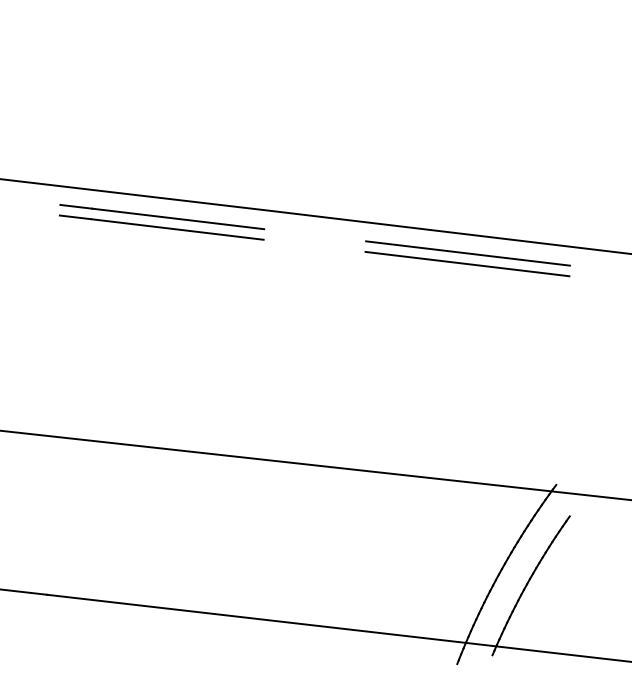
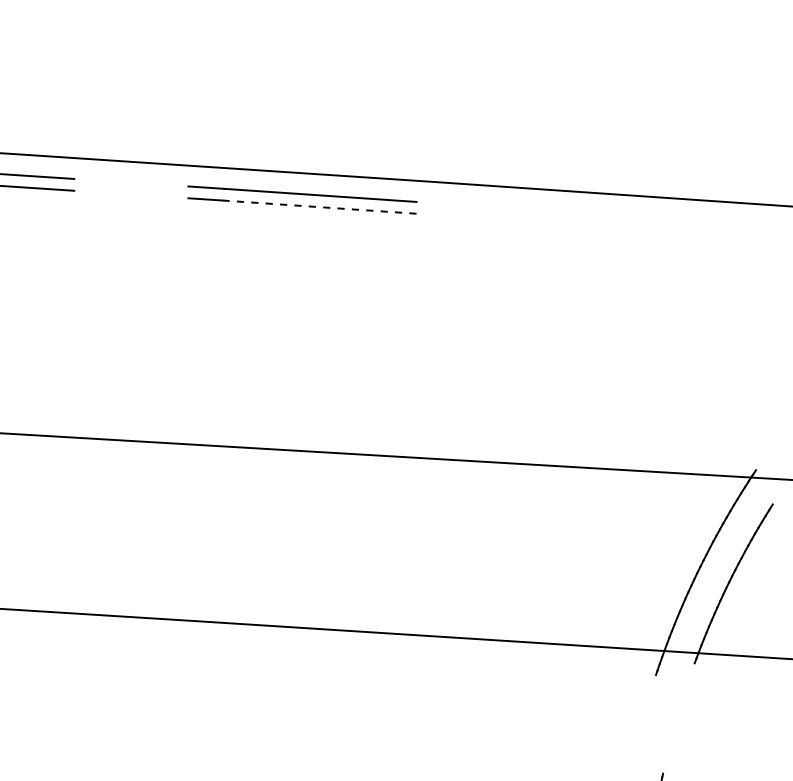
line: (176, 229) -> (319, 207), solid -> dashed
line: (467, 253) -> (644, 217), removed
line: (467, 264) -> (644, 229), removed

